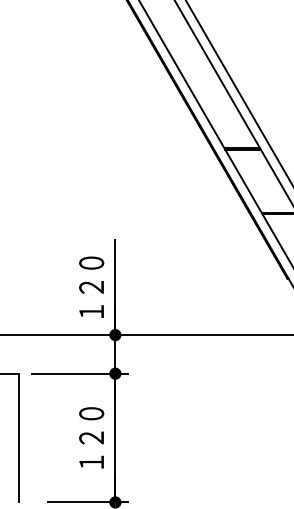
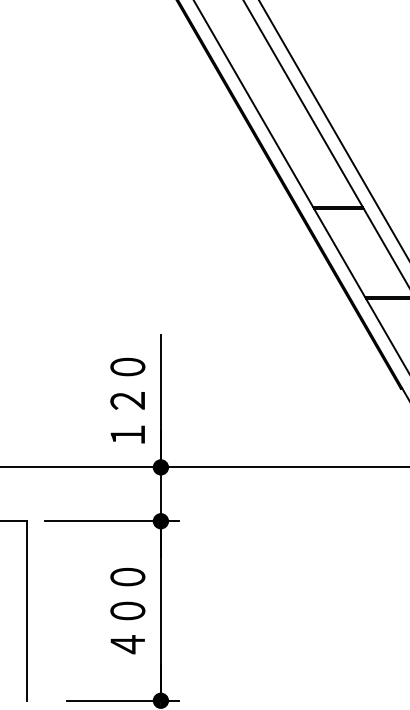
text: (91, 450) -> (127, 628), １２０ -> ４００

